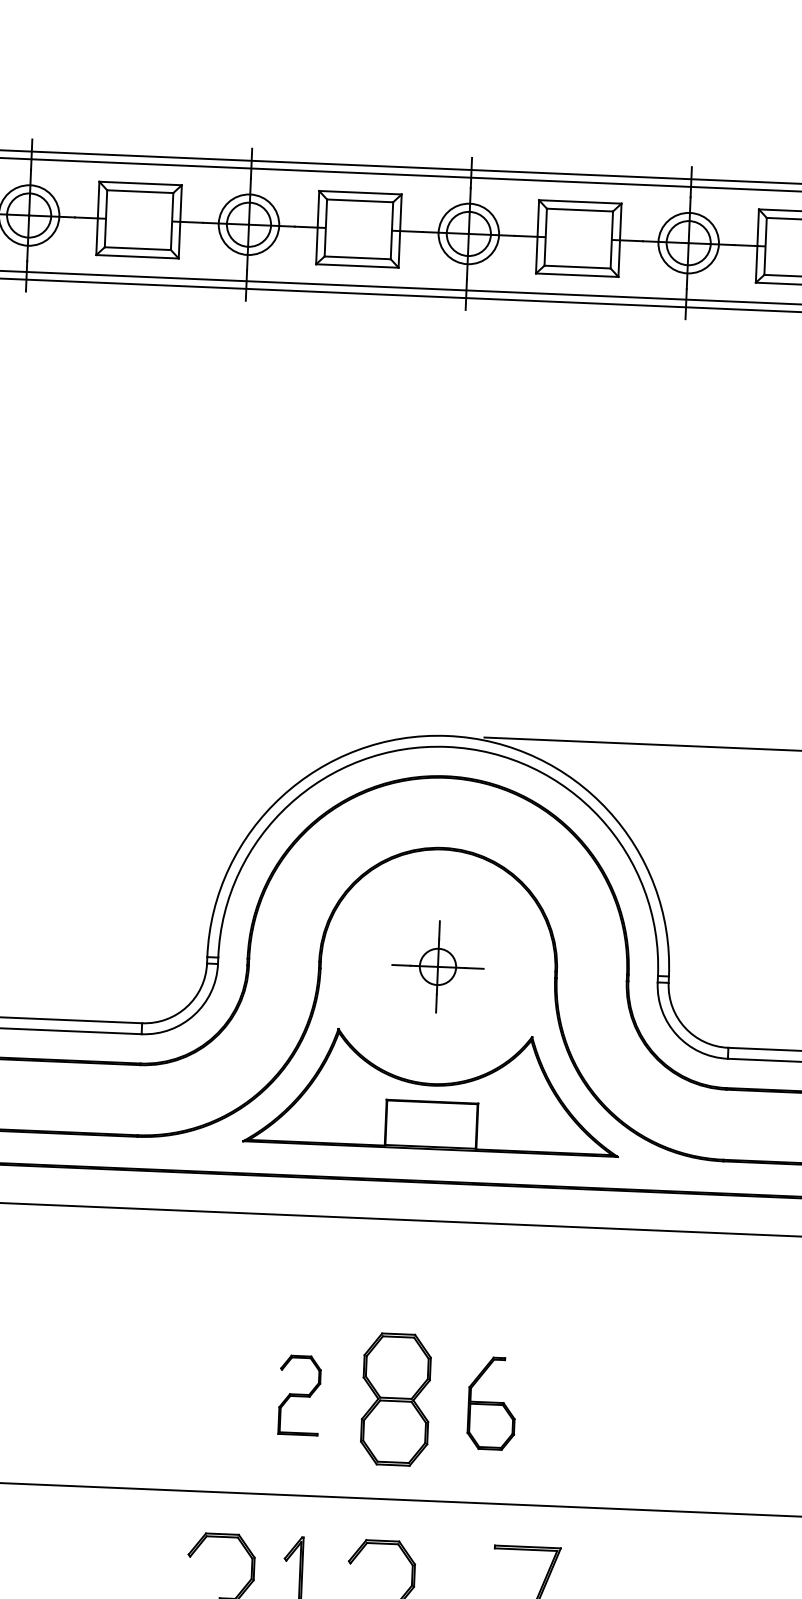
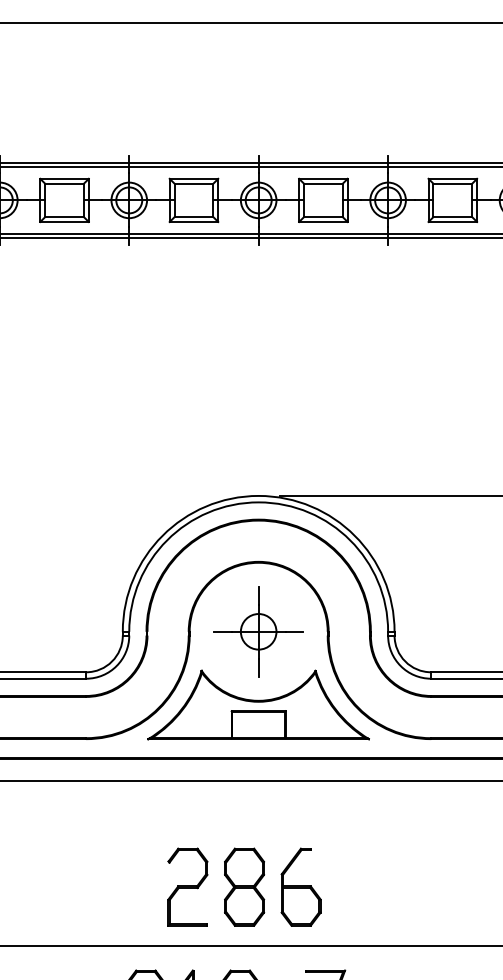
part: (437, 966) -> (258, 631), size x1.67
part: (299, 1394) -> (187, 886), size x1.67
part: (491, 1402) -> (300, 886), size x1.43

